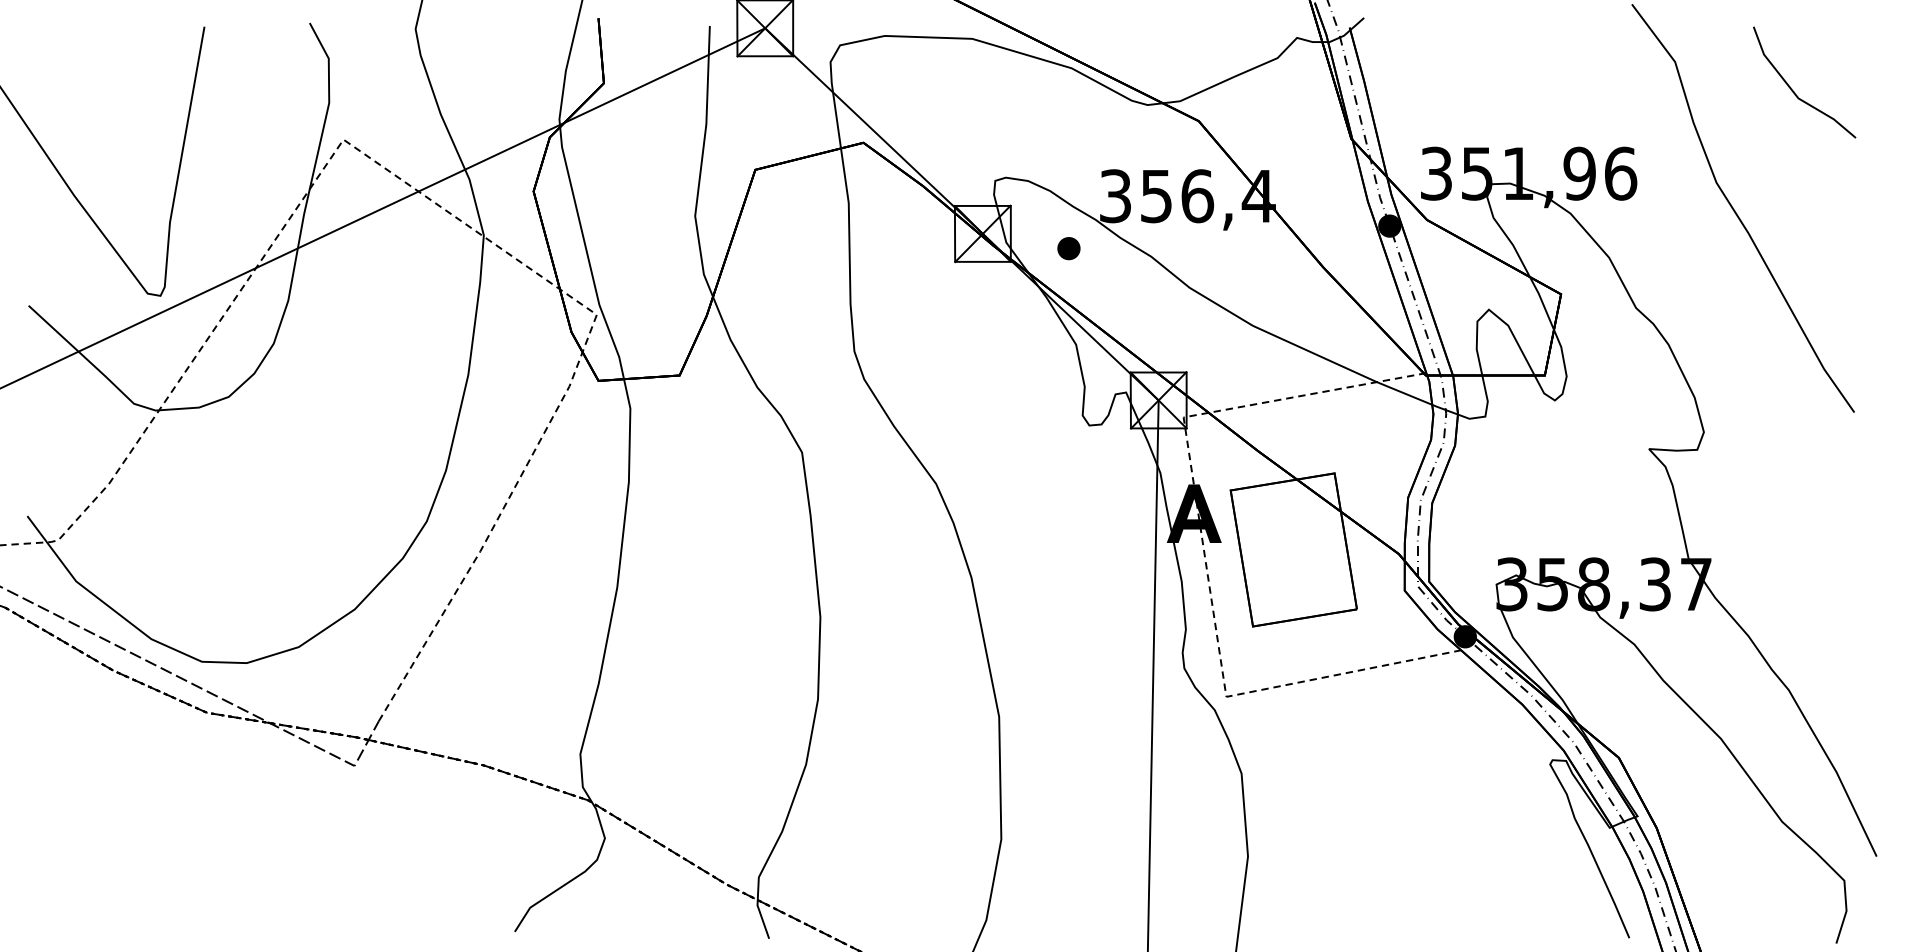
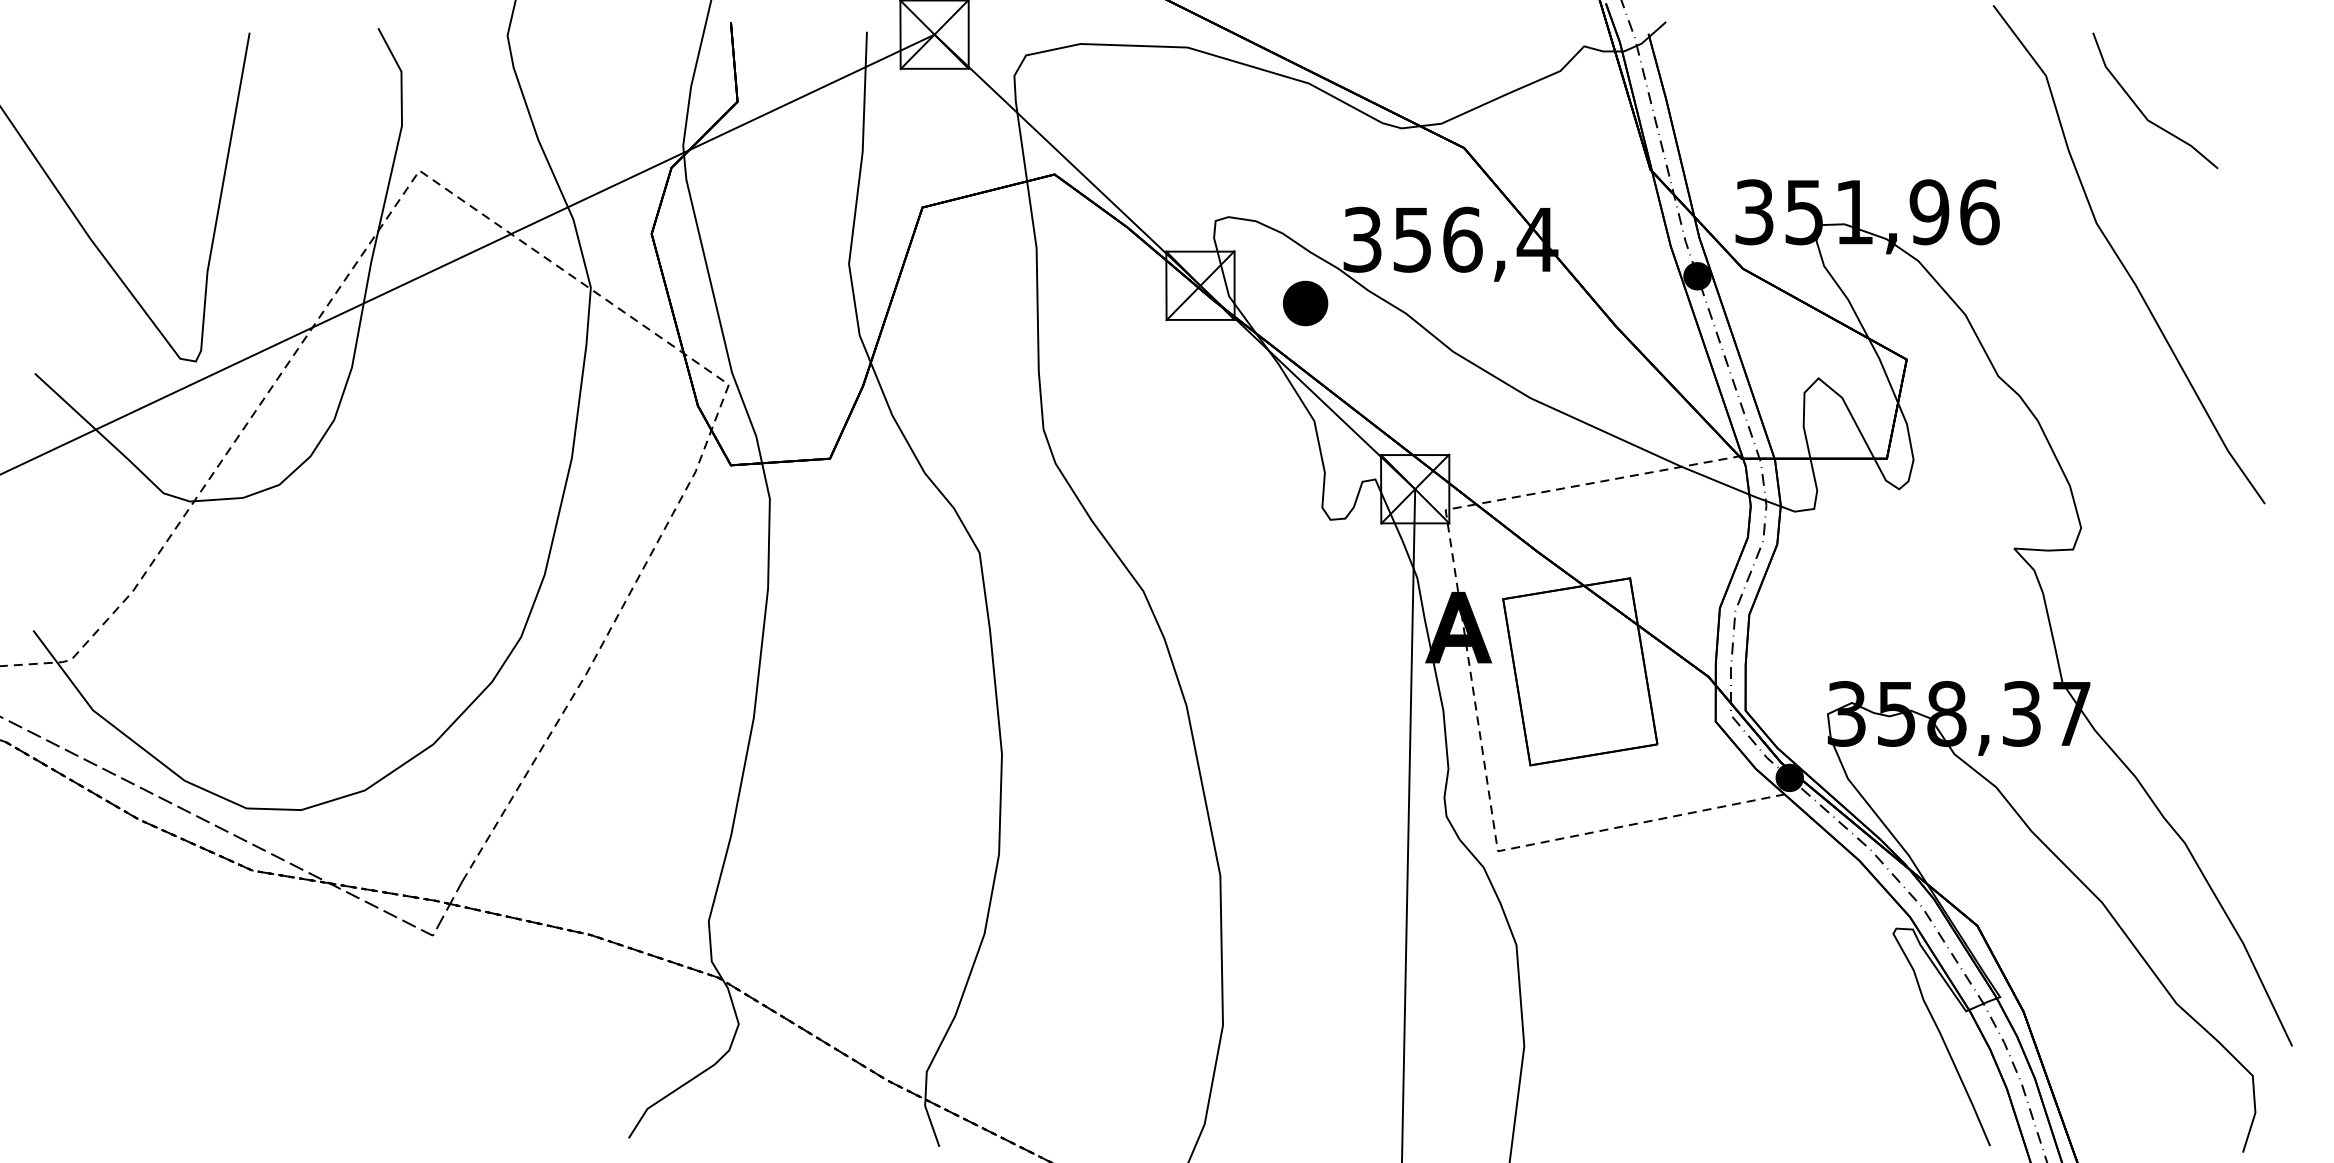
line: (1794, 91) -> (2142, 111), moved
part: (1068, 248) -> (1305, 303), size x1.6

